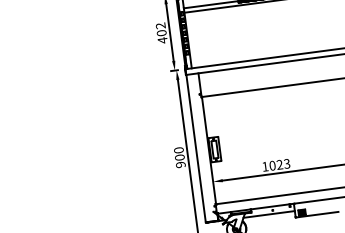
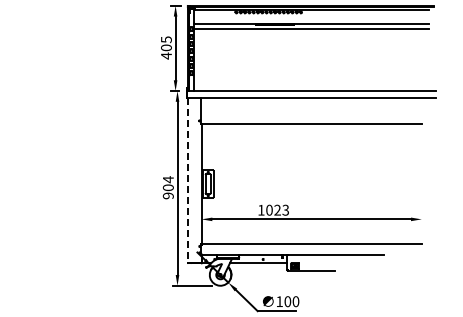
text: (160, 25) -> (166, 39), 402 -> 405
line: (196, 148) -> (187, 180), solid -> dashed
text: (178, 150) -> (167, 179), 900 -> 904

